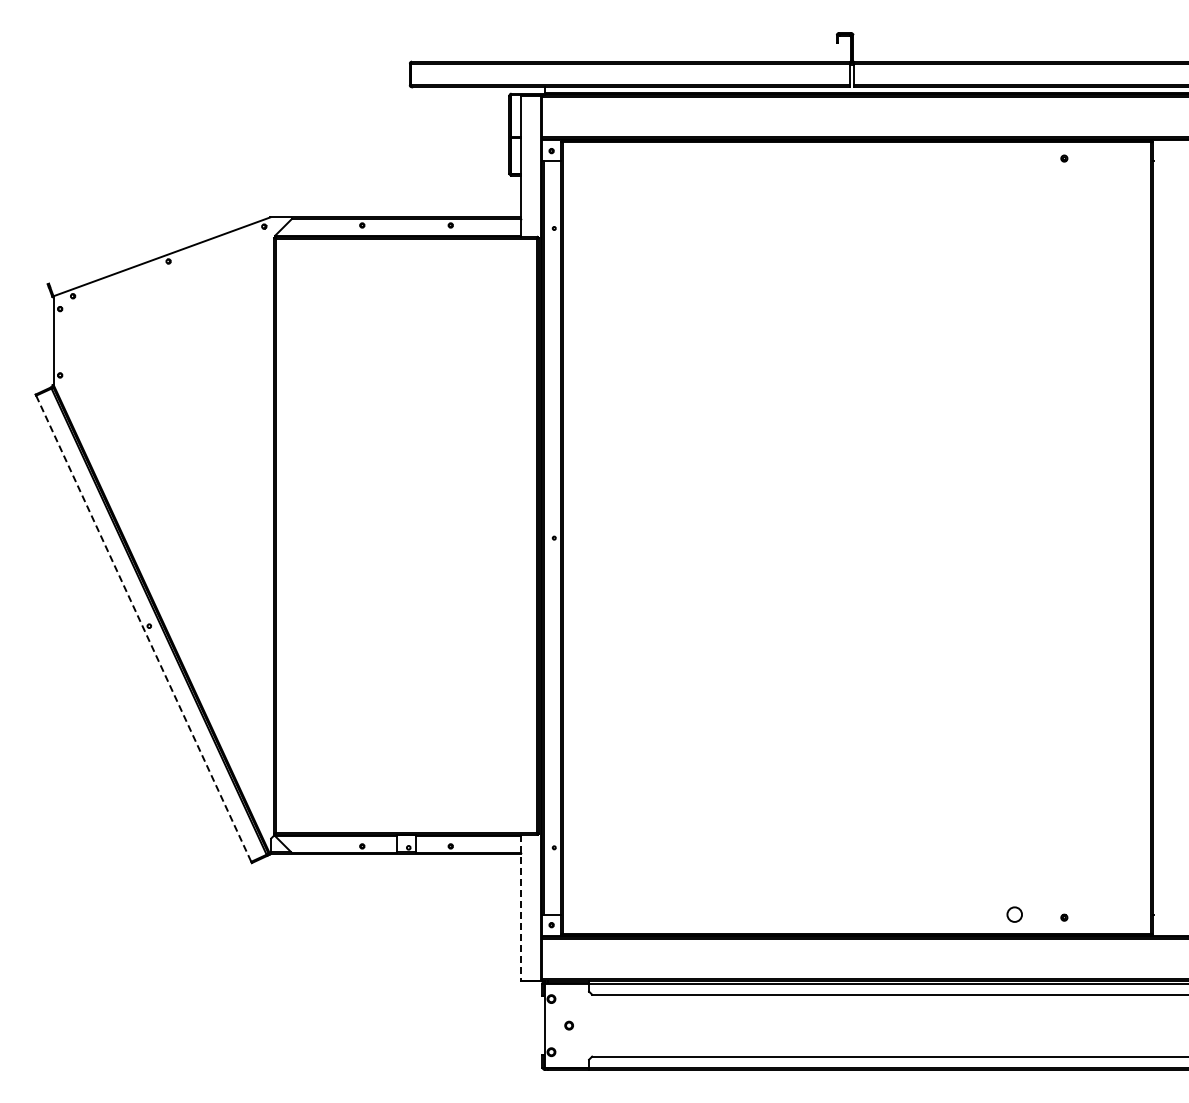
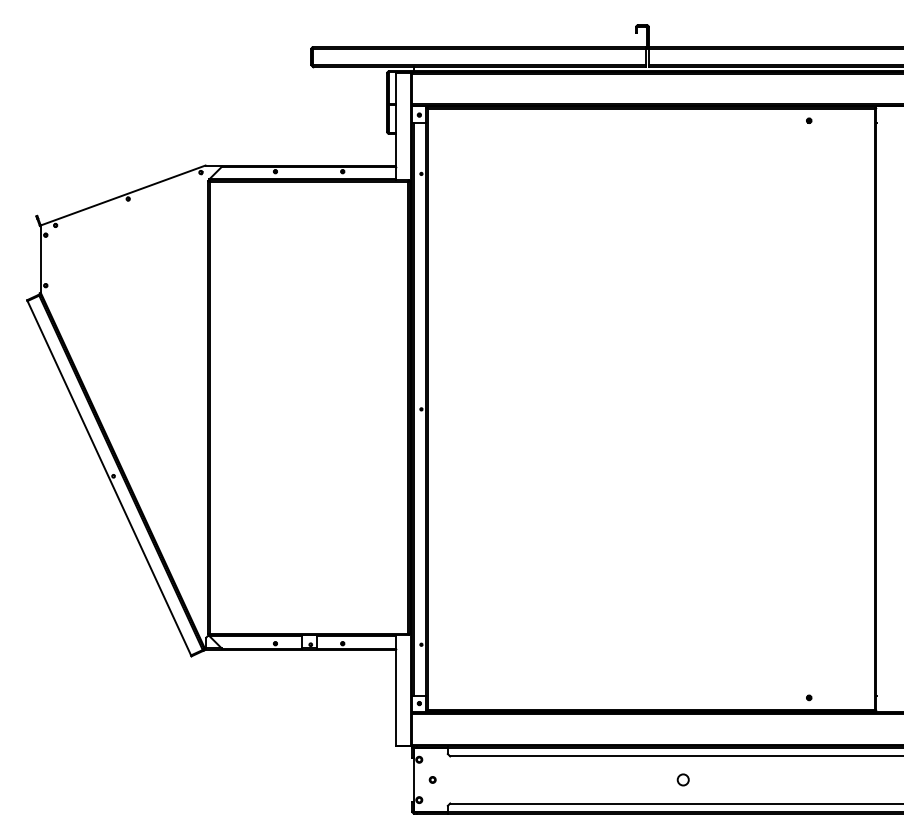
line: (143, 628) -> (109, 478), dashed -> solid
line: (521, 907) -> (396, 690), dashed -> solid
circle: (1014, 914) -> (683, 779), moved

